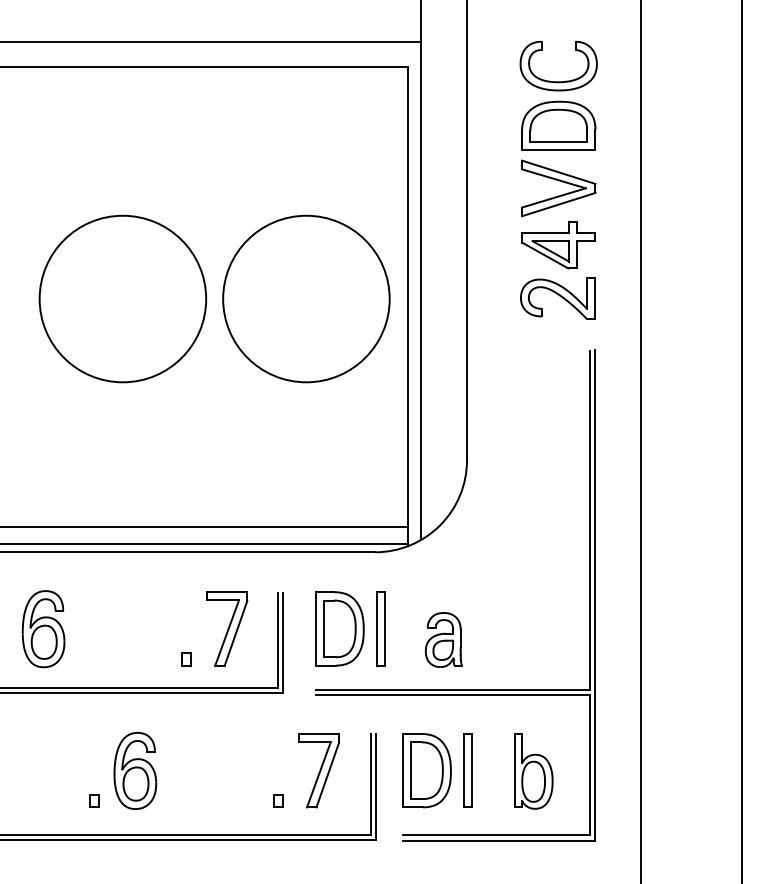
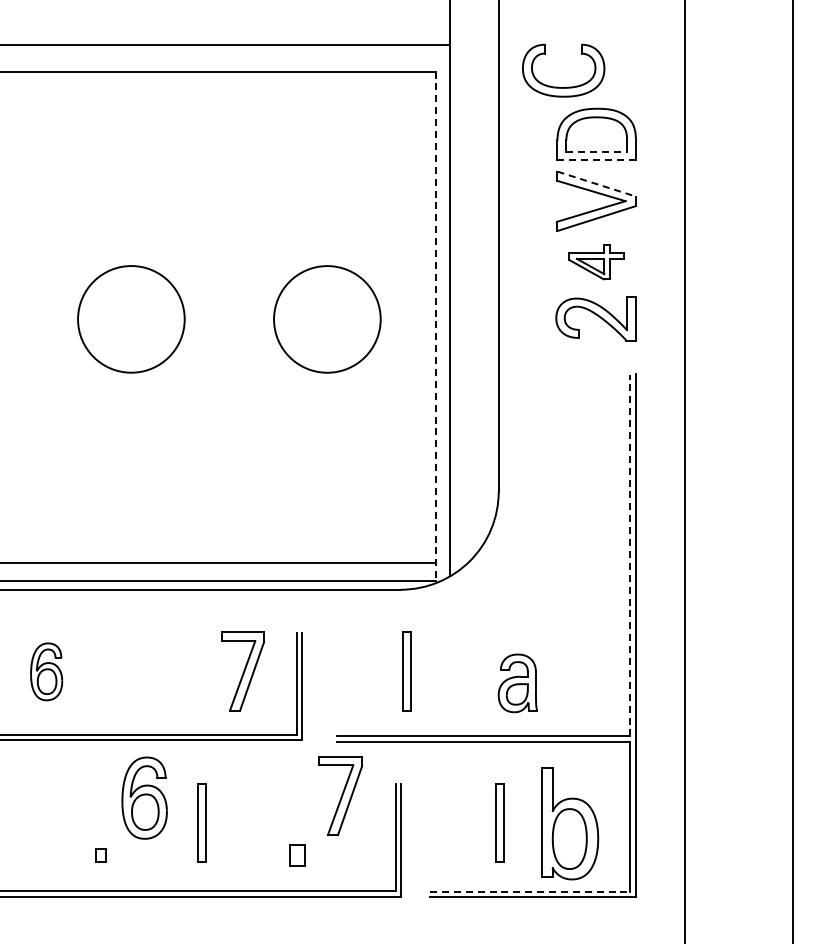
part: (562, 80) -> (567, 86), moved
line: (559, 141) -> (597, 151), solid -> dashed
line: (558, 150) -> (596, 160), solid -> dashed
line: (559, 172) -> (597, 184), solid -> dashed
part: (558, 244) -> (596, 261), size x0.7
circle: (123, 299) -> (131, 319), size x0.6
circle: (306, 299) -> (327, 319), size x0.6
line: (407, 306) -> (435, 327), solid -> dashed
line: (590, 520) -> (630, 555), solid -> dashed
part: (43, 628) -> (46, 671), size x0.7
part: (339, 628) -> (362, 671), removed
part: (443, 640) -> (517, 683), moved
part: (186, 658) -> (199, 703), removed
part: (135, 770) -> (144, 797), moved
part: (188, 770) -> (201, 822), added
part: (426, 770) -> (455, 822), removed
part: (318, 771) -> (340, 796), moved
part: (533, 771) -> (569, 823), size x1.4
part: (278, 801) -> (297, 855), size x1.6
line: (496, 835) -> (530, 892), solid -> dashed

